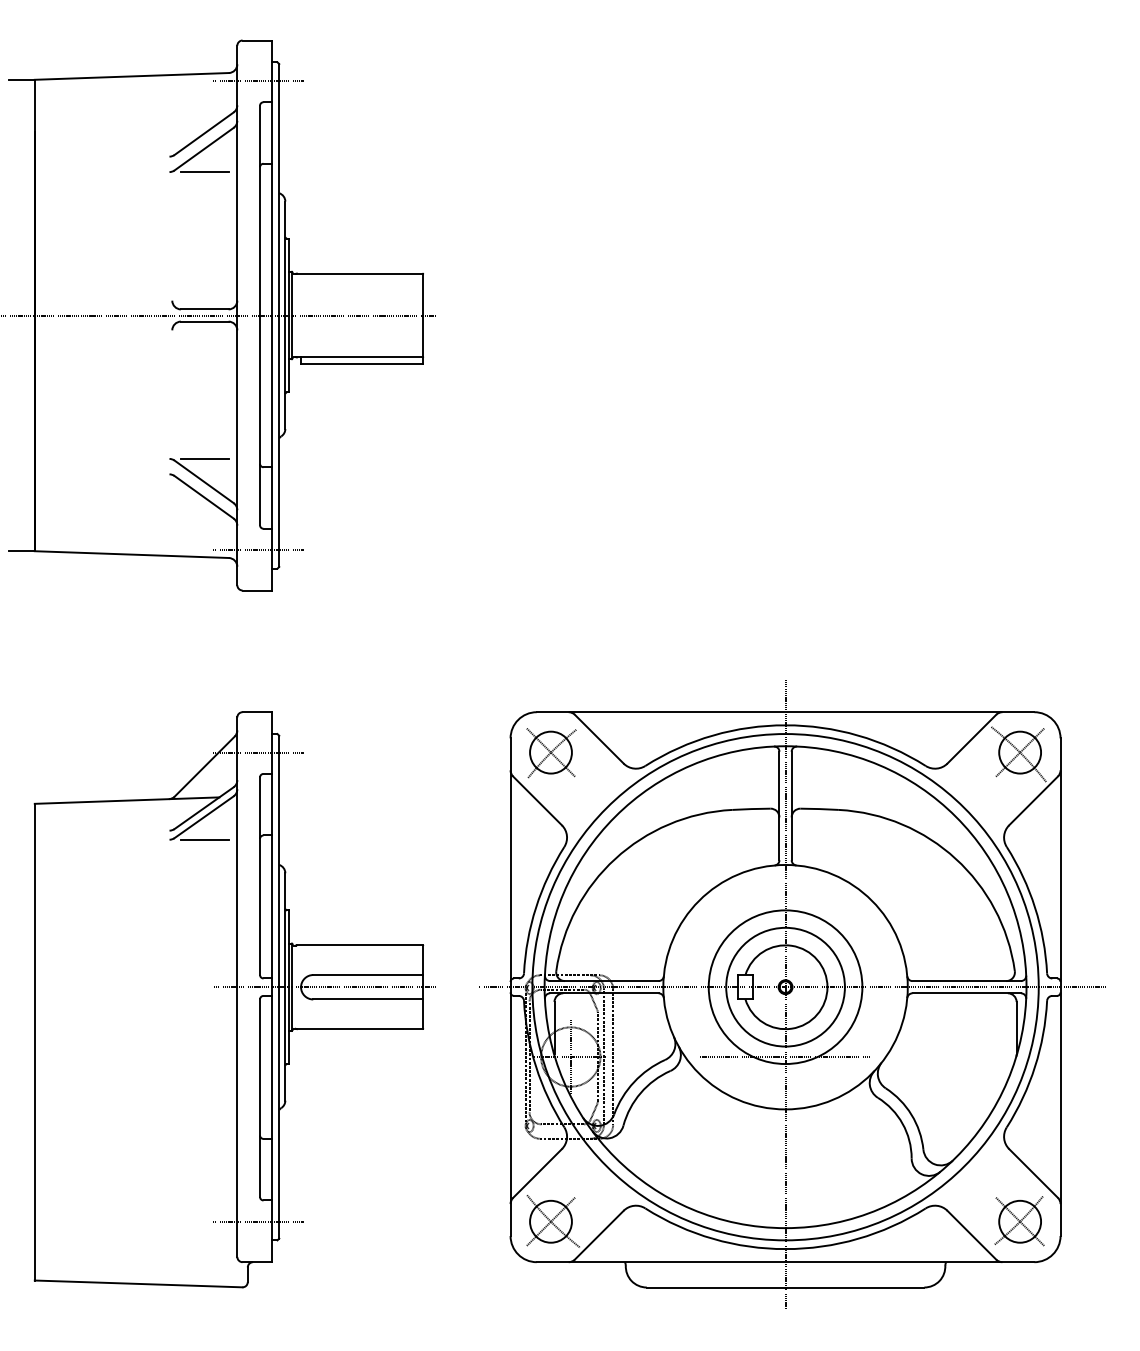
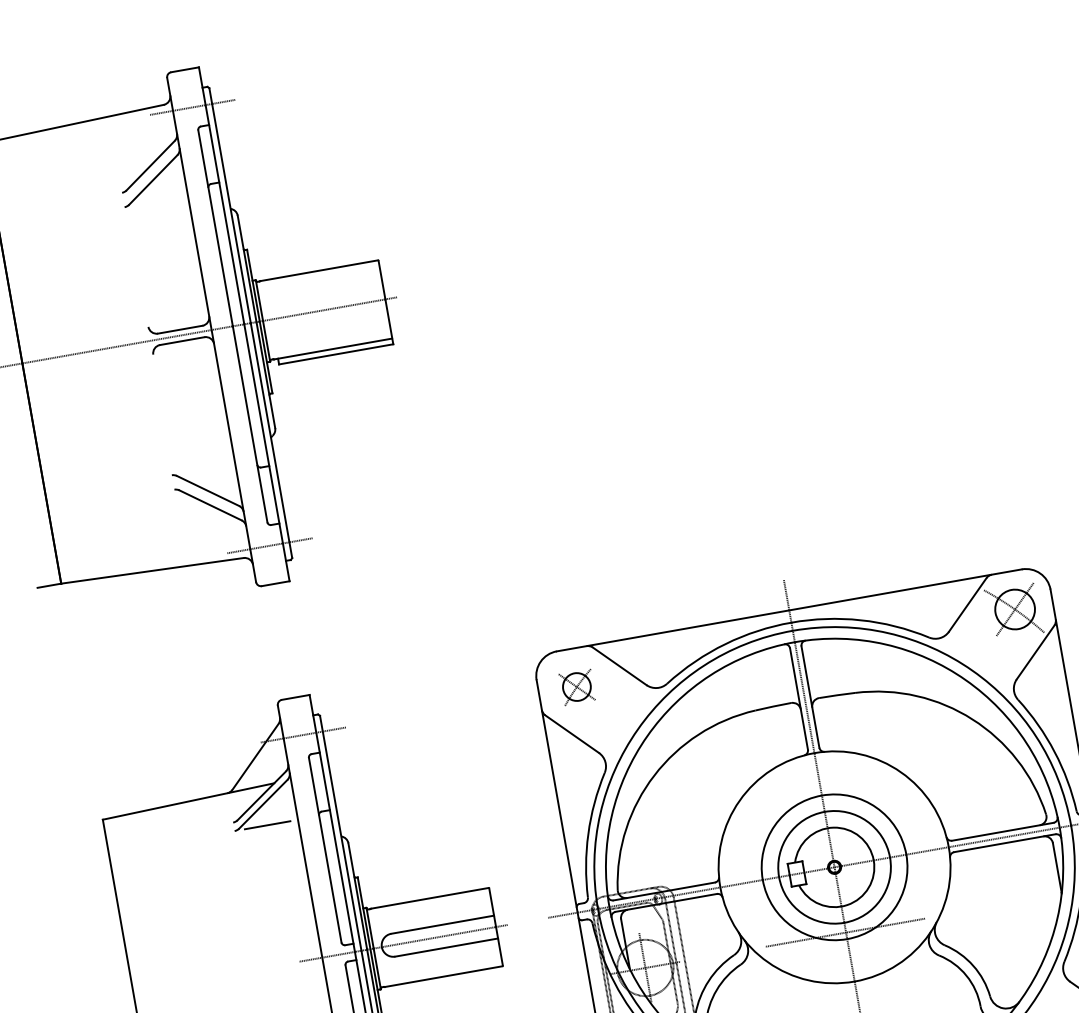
line: (205, 172) -> (158, 201), removed
line: (205, 458) -> (205, 468), removed
part: (551, 753) -> (577, 687), size x0.7

